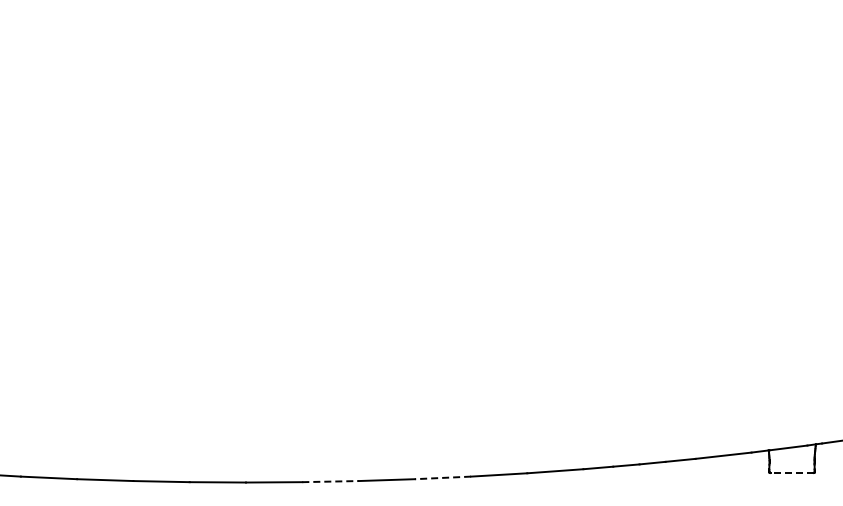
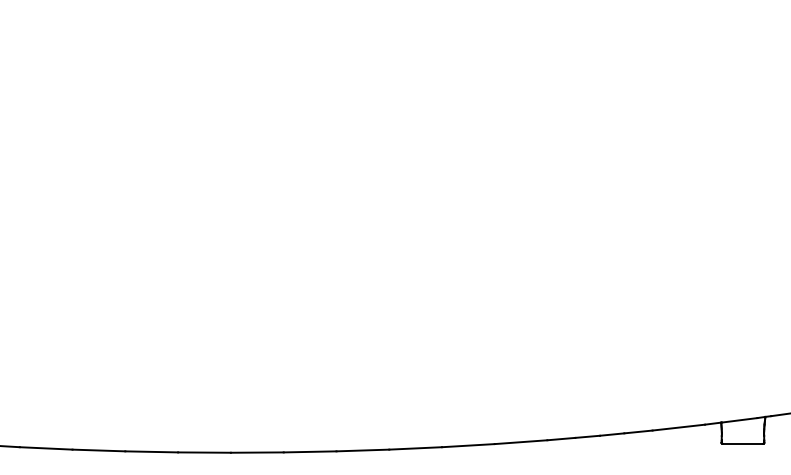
line: (792, 472) -> (743, 443), dashed -> solid
line: (442, 477) -> (415, 448), dashed -> solid
line: (330, 481) -> (310, 451), dashed -> solid

